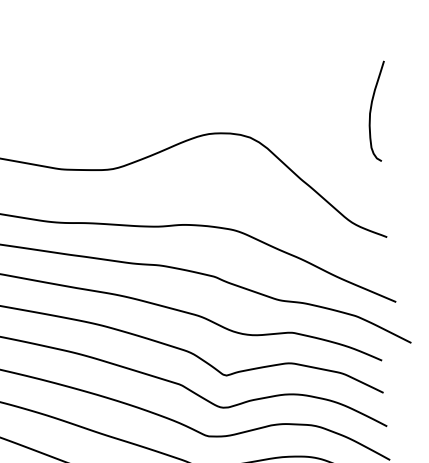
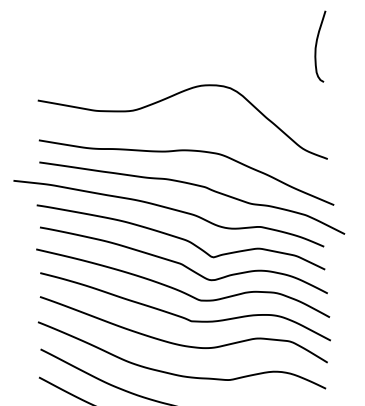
curve: (372, 108) -> (317, 44), moved

